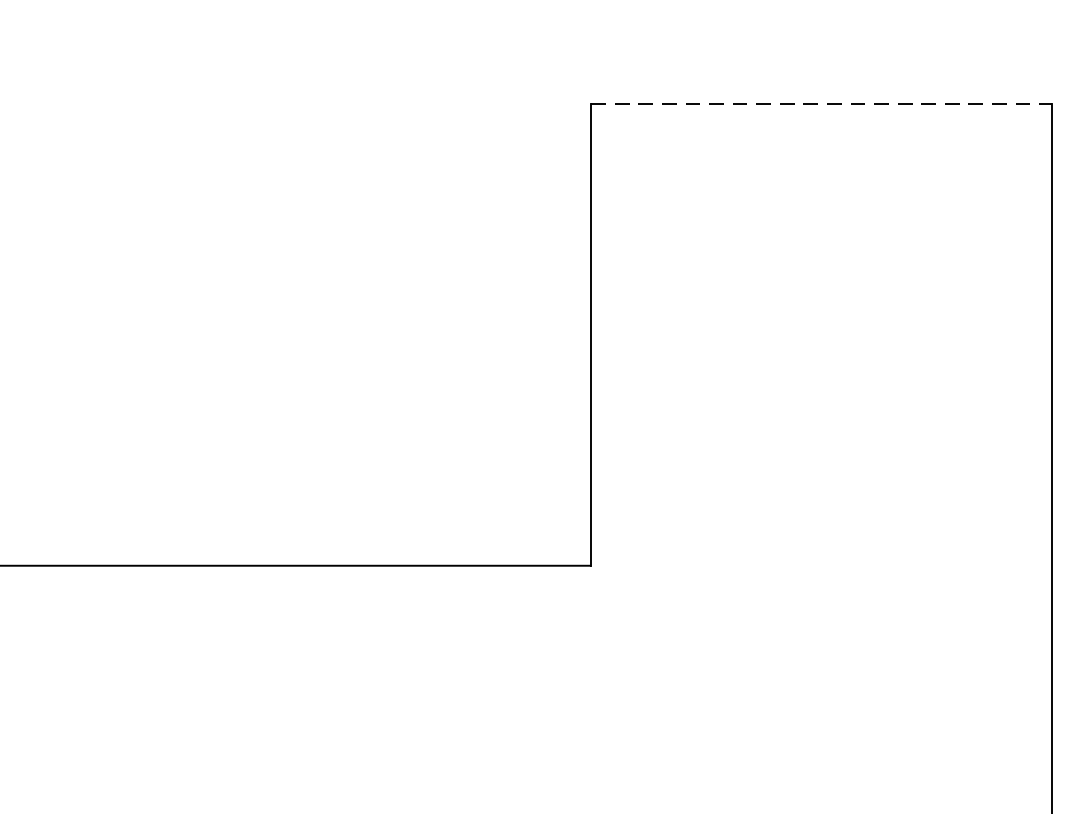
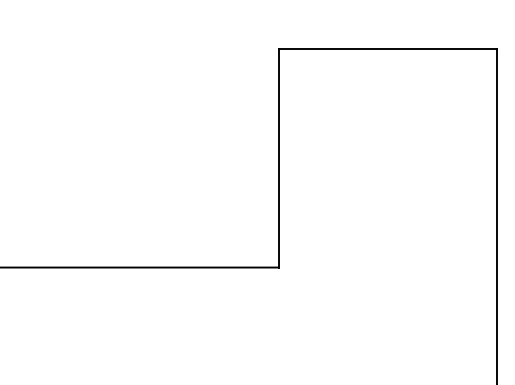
line: (822, 104) -> (388, 49), dashed -> solid

